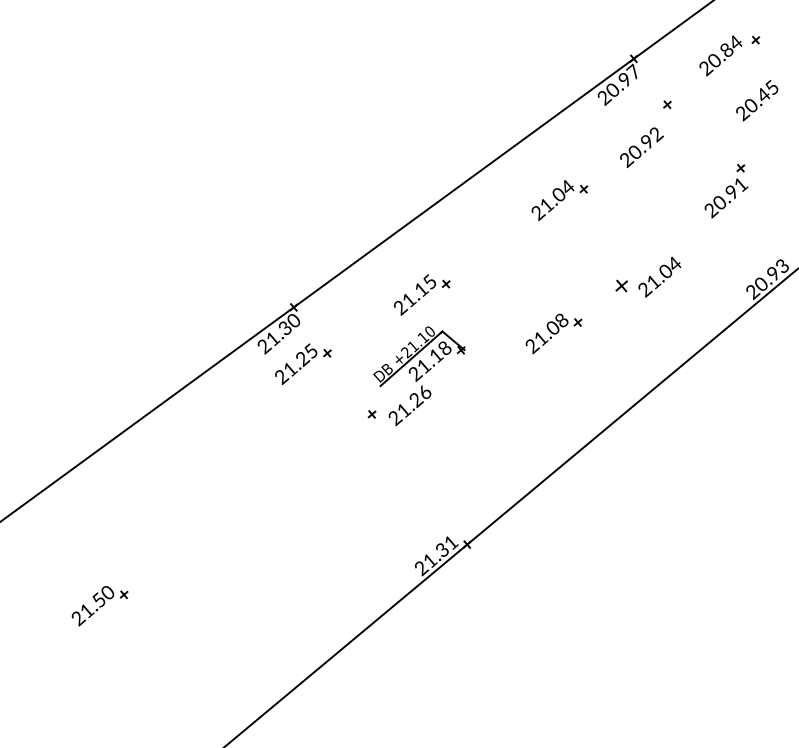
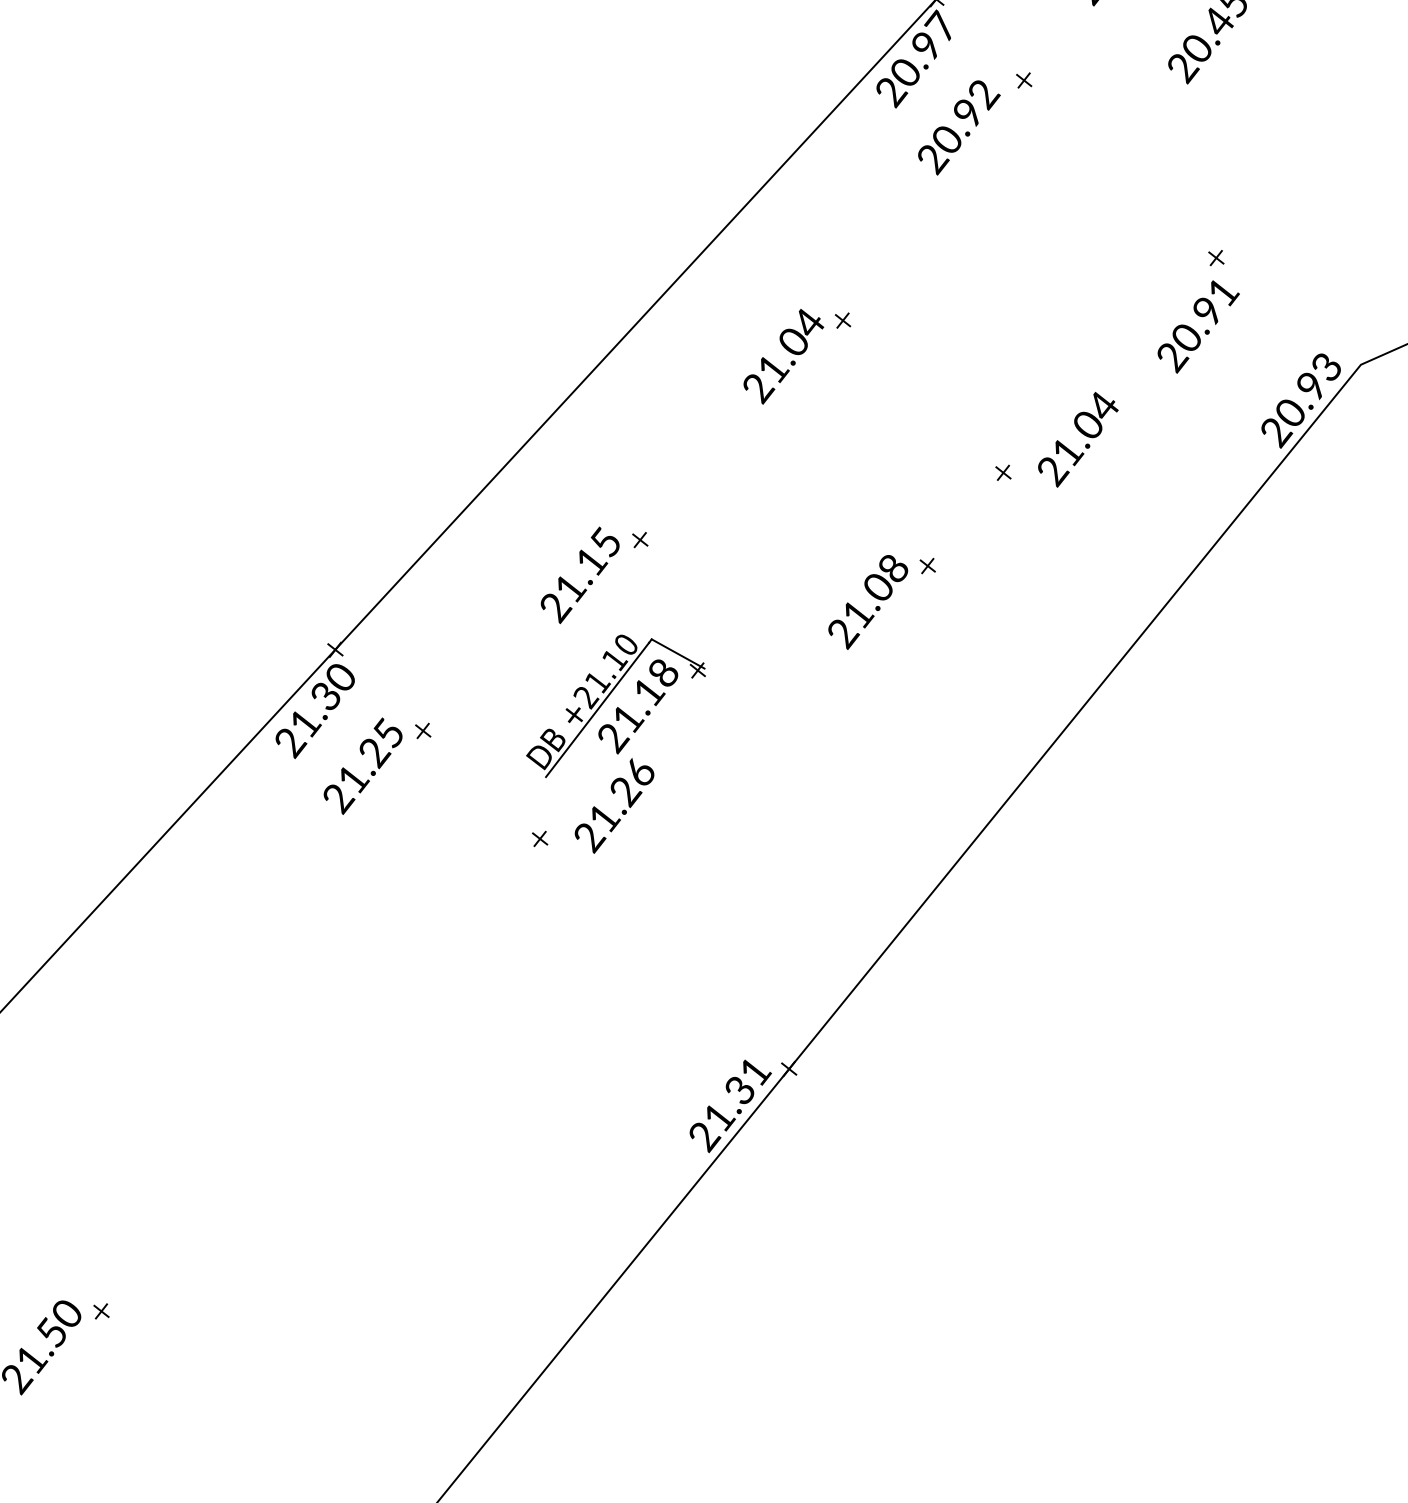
text: (641, 147) -> (958, 127), moved
part: (726, 191) -> (1196, 311), moved
part: (559, 200) -> (797, 353), moved
part: (621, 285) -> (1002, 471), size x0.62

